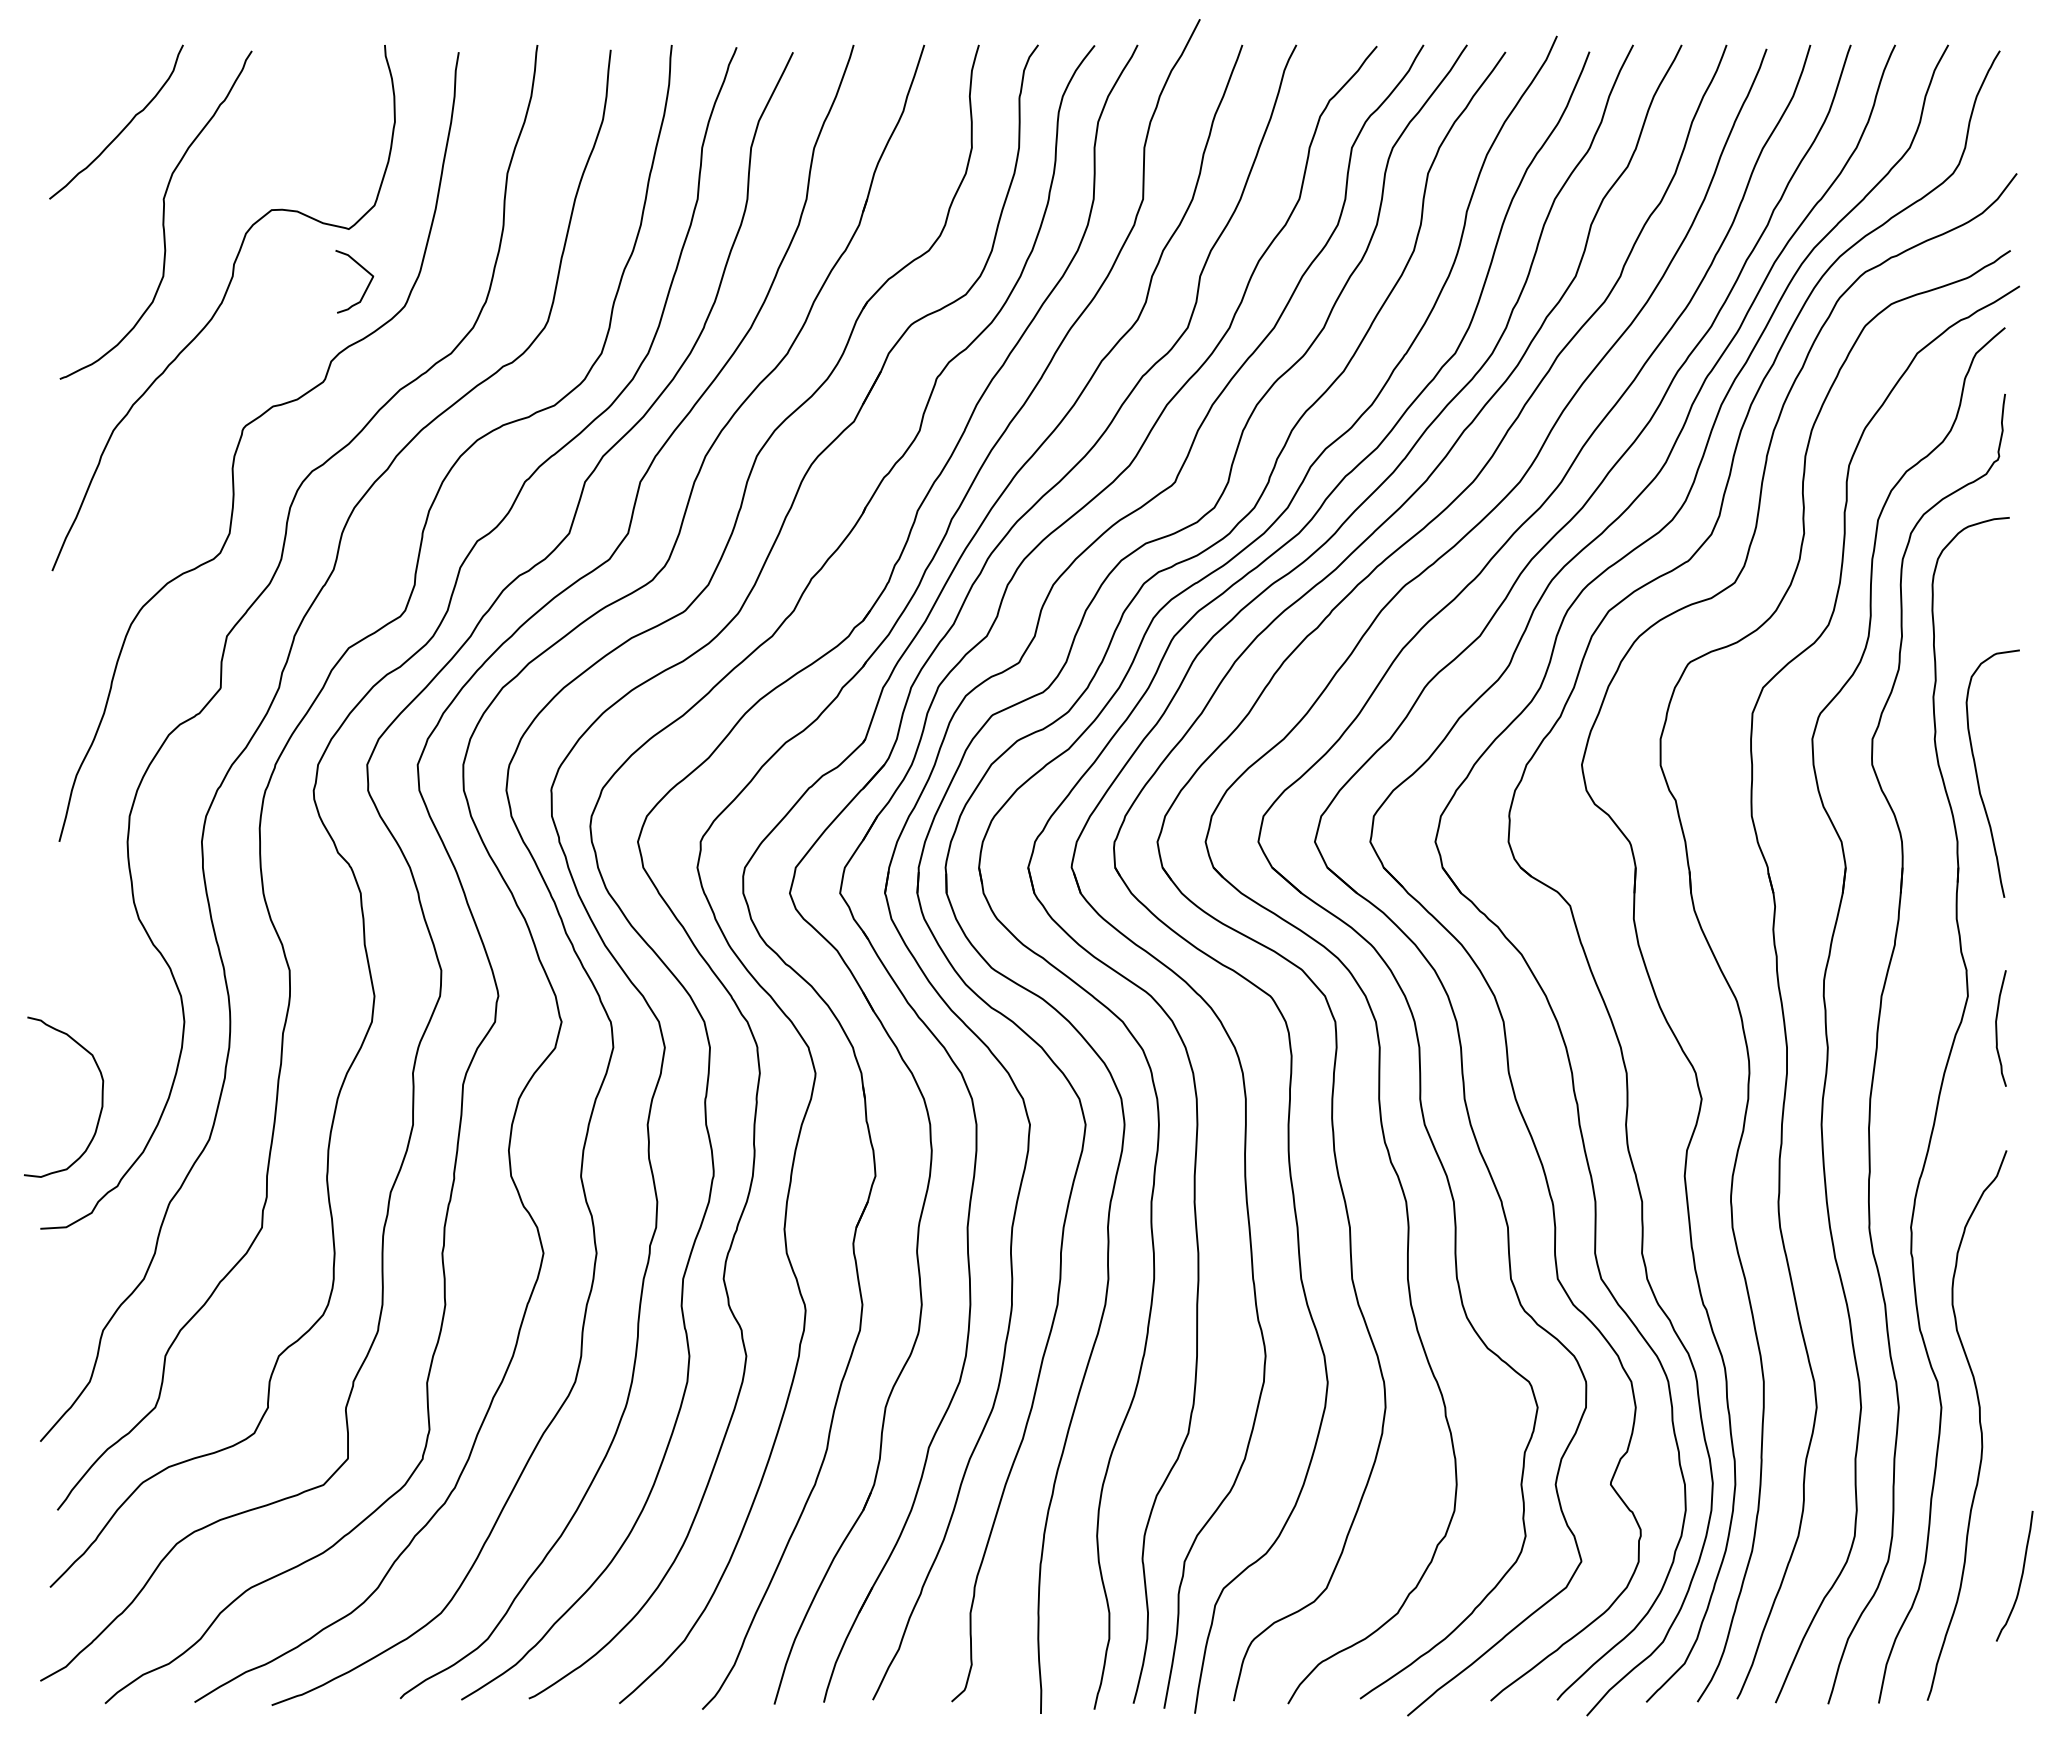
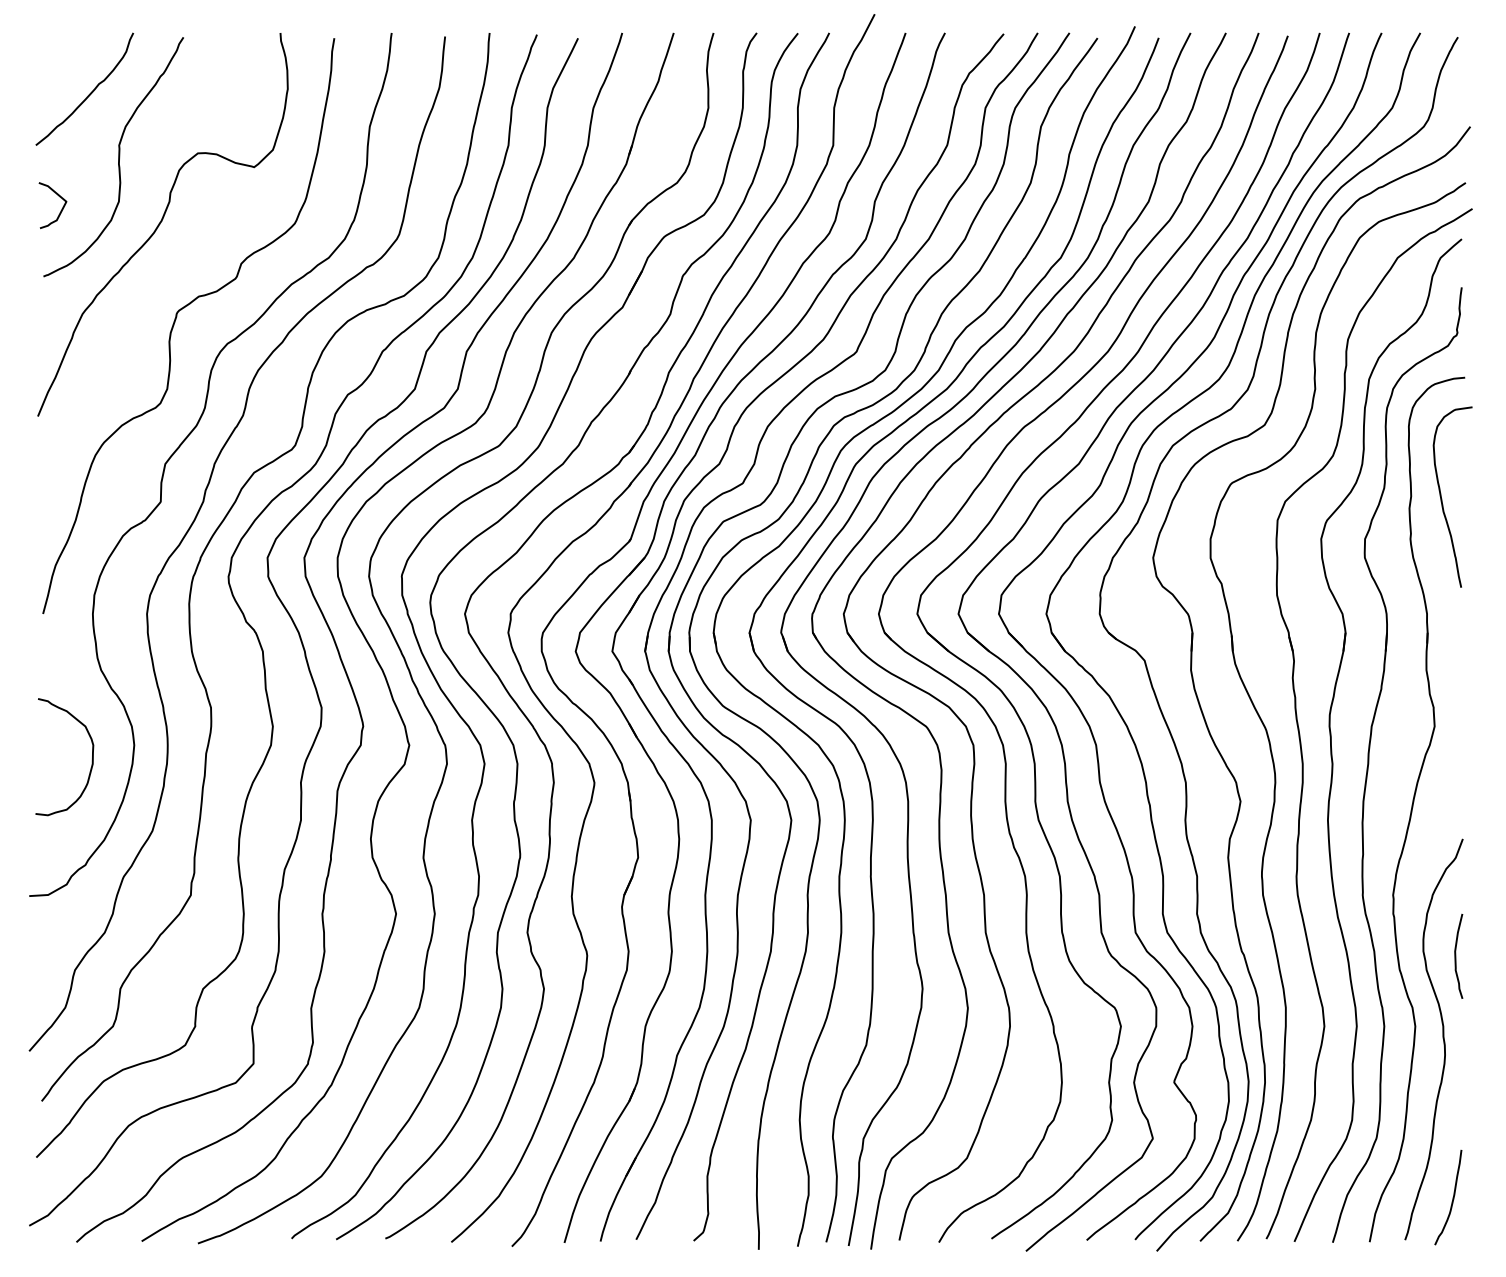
curve: (366, 287) -> (61, 209), moved
curve: (1978, 777) -> (1442, 499), moved
curve: (1997, 1028) -> (1456, 956), moved
curve: (101, 1096) -> (92, 756), moved
curve: (2020, 1577) -> (1452, 1198), moved

